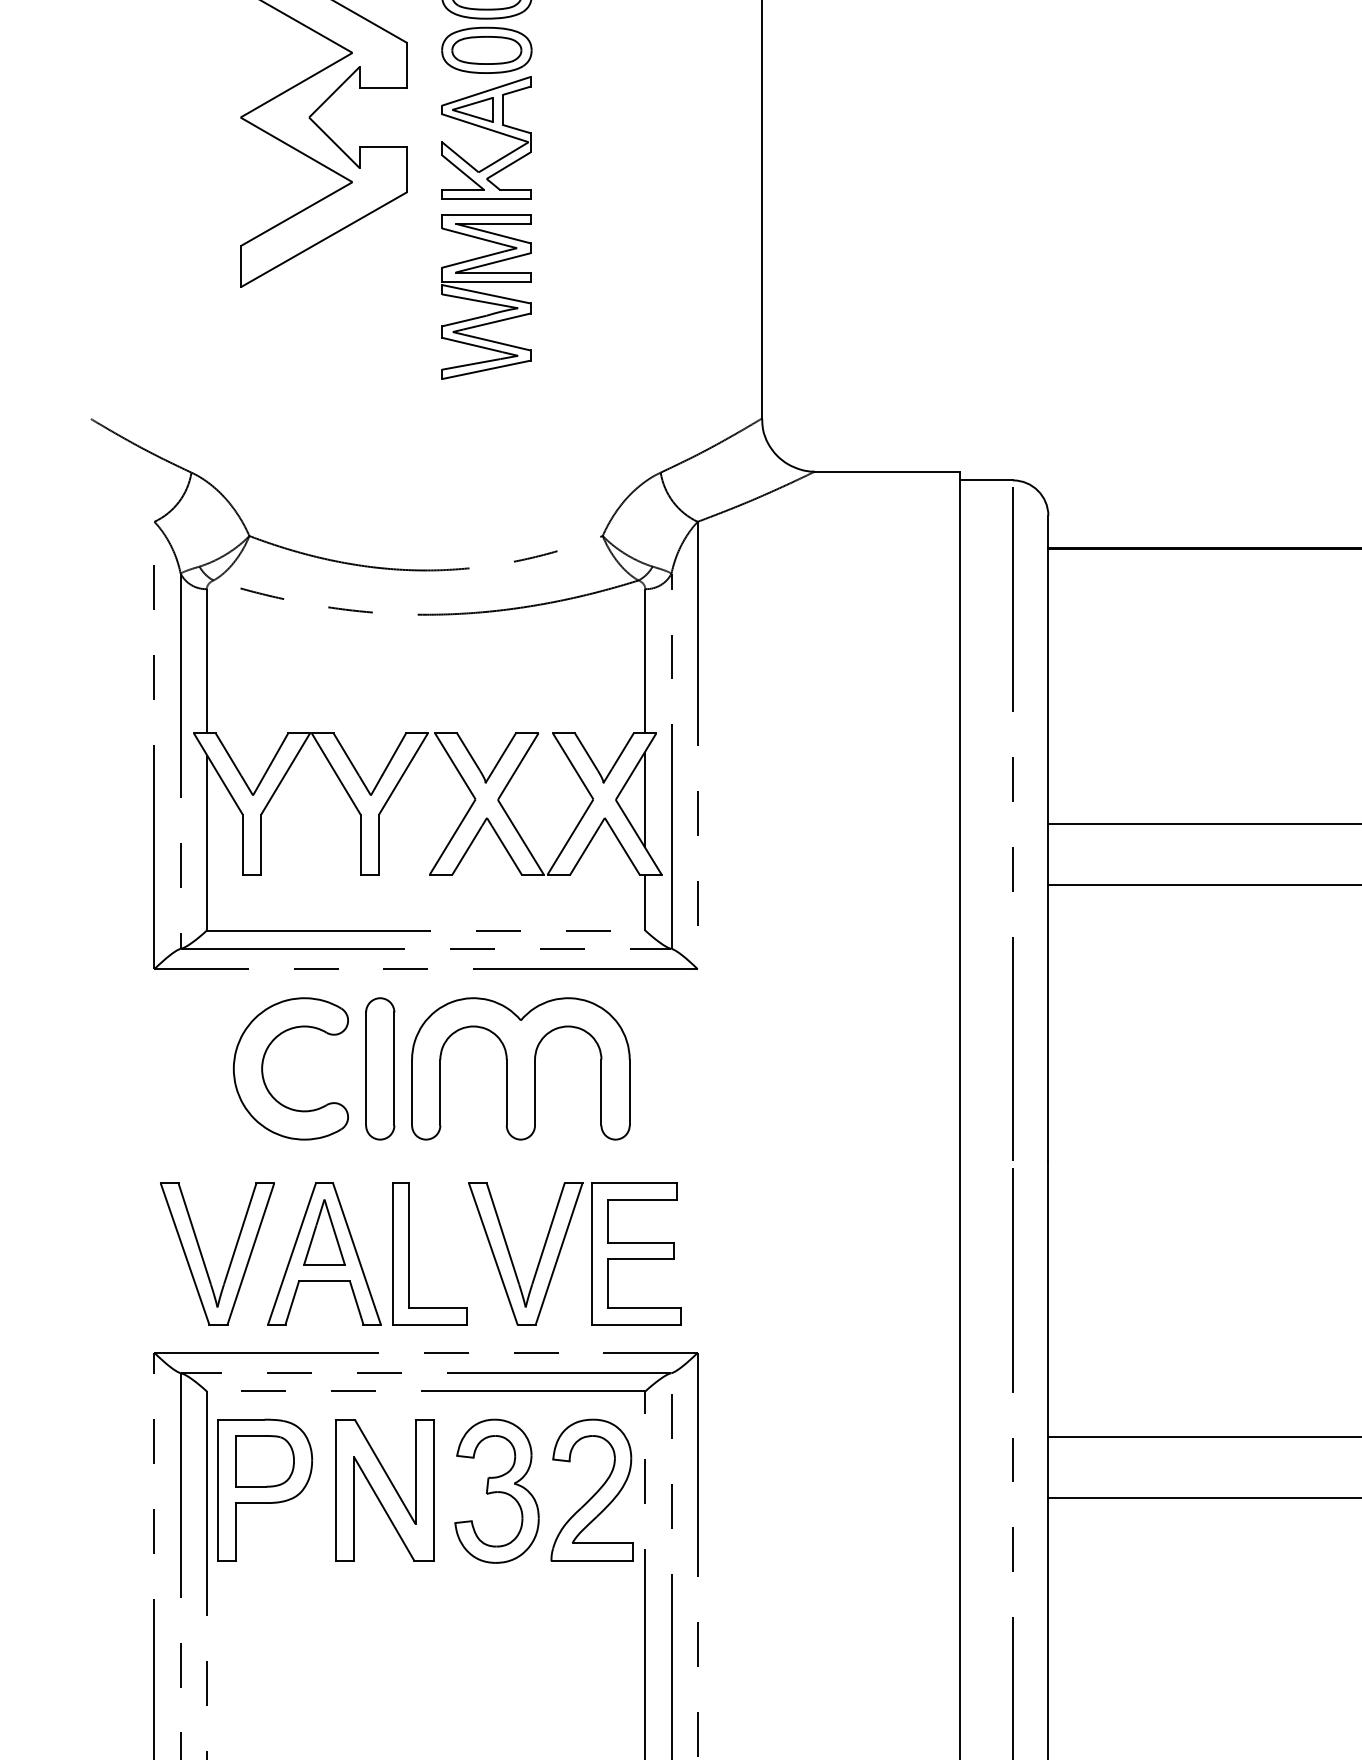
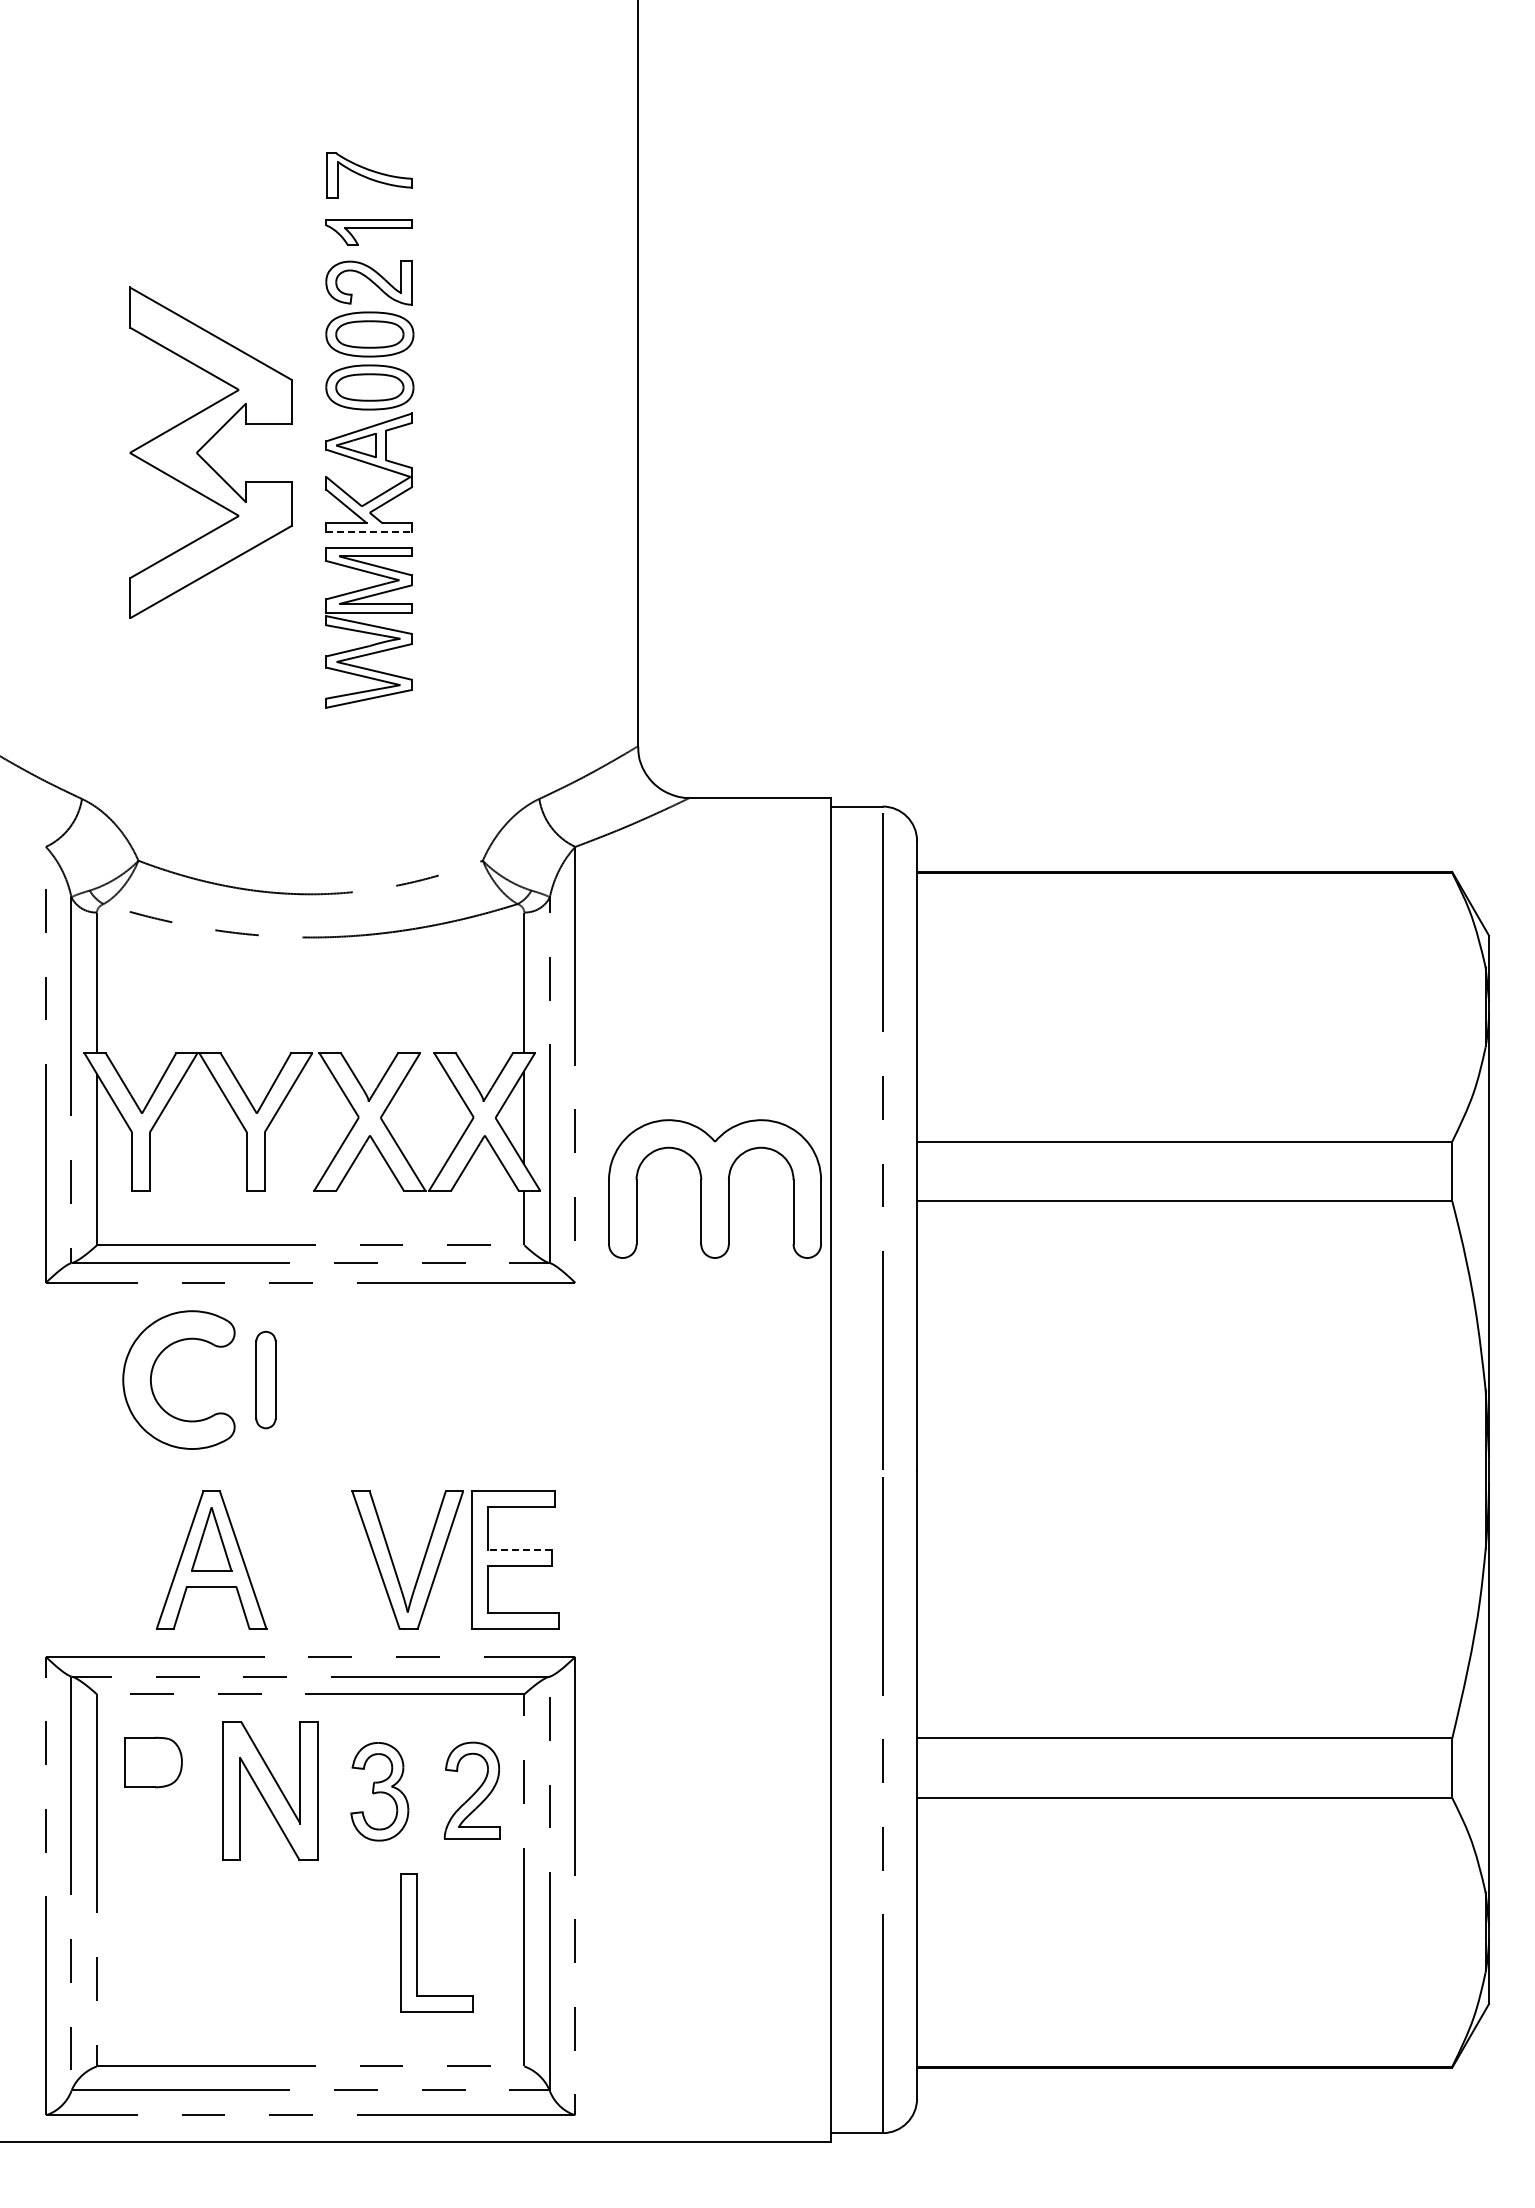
line: (486, 199) -> (369, 532), solid -> dashed
part: (379, 1068) -> (265, 1379), size x0.7
part: (520, 1068) -> (714, 1188), moved
line: (640, 1242) -> (519, 1549), solid -> dashed
part: (409, 1253) -> (417, 1942), moved
part: (203, 1256) -> (93, 1562), removed
part: (264, 1490) -> (153, 1790), removed
part: (592, 1490) -> (472, 1790), size x0.7
part: (496, 1491) -> (379, 1791), size x0.7

